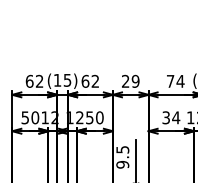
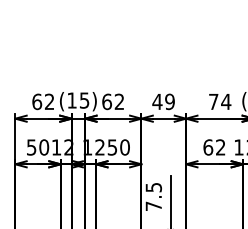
text: (125, 80) -> (157, 100), 29 -> 49
text: (171, 117) -> (214, 147), 34 -> 62
text: (122, 164) -> (153, 205), 9.5 -> 7.5

